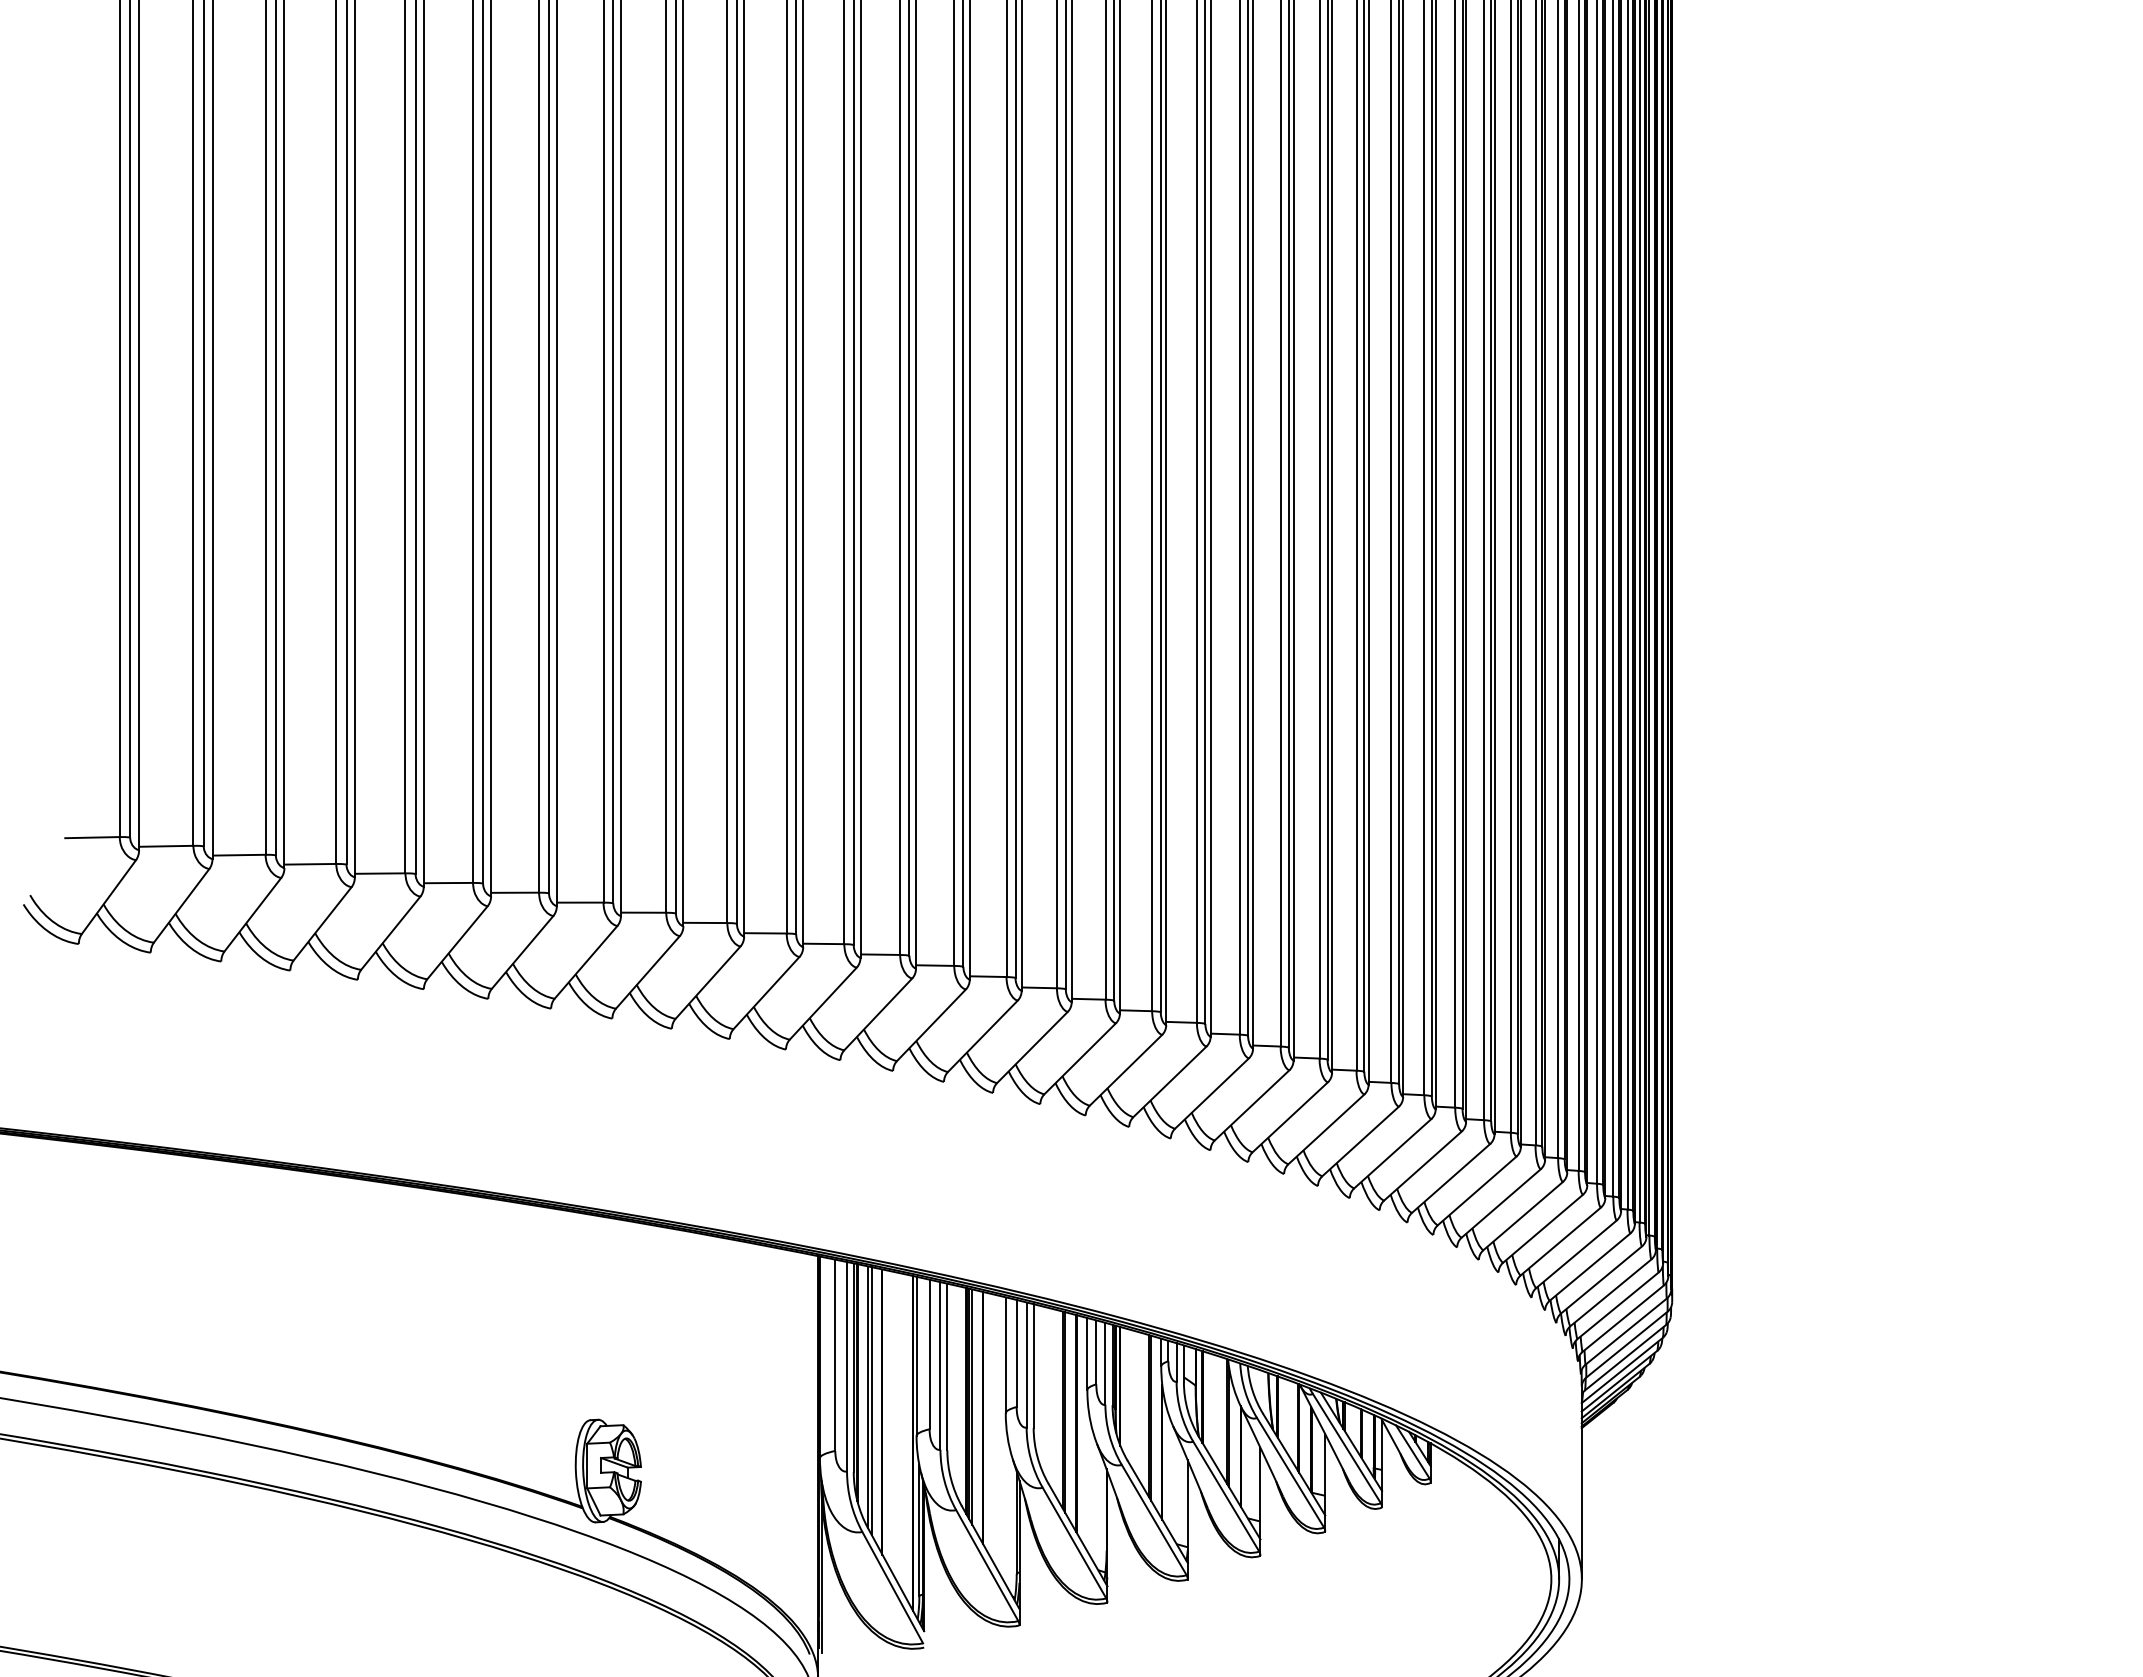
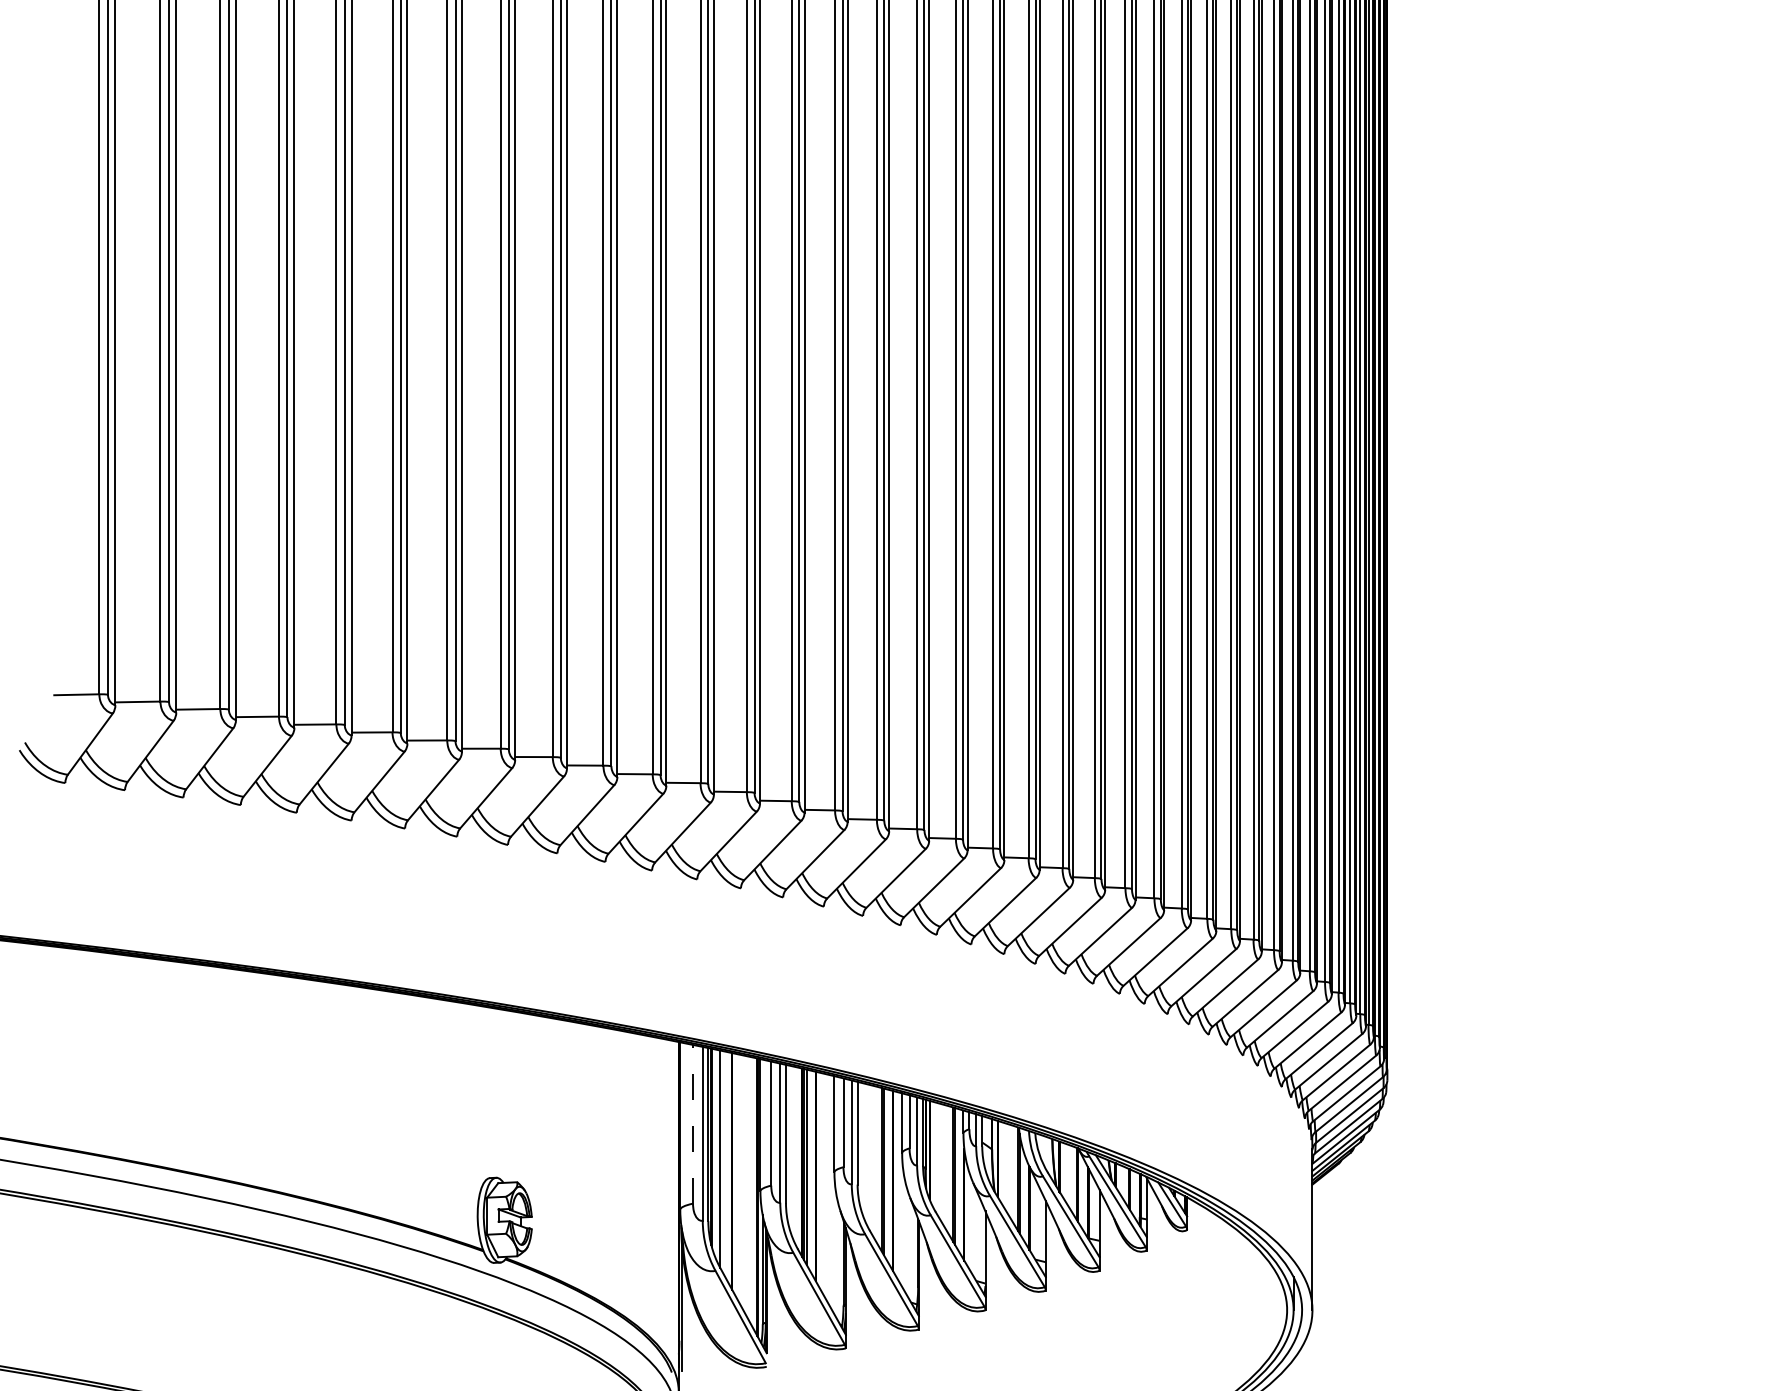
line: (835, 1355) -> (693, 1124), solid -> dashed
line: (871, 1401) -> (723, 1162), removed

